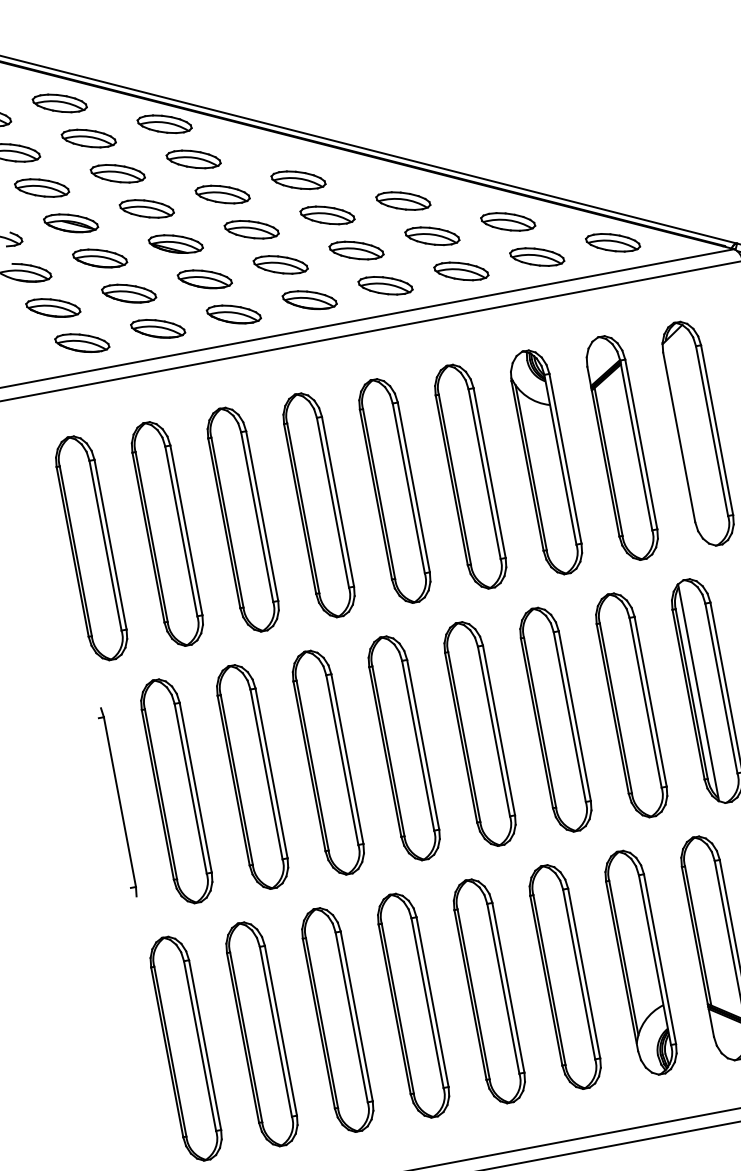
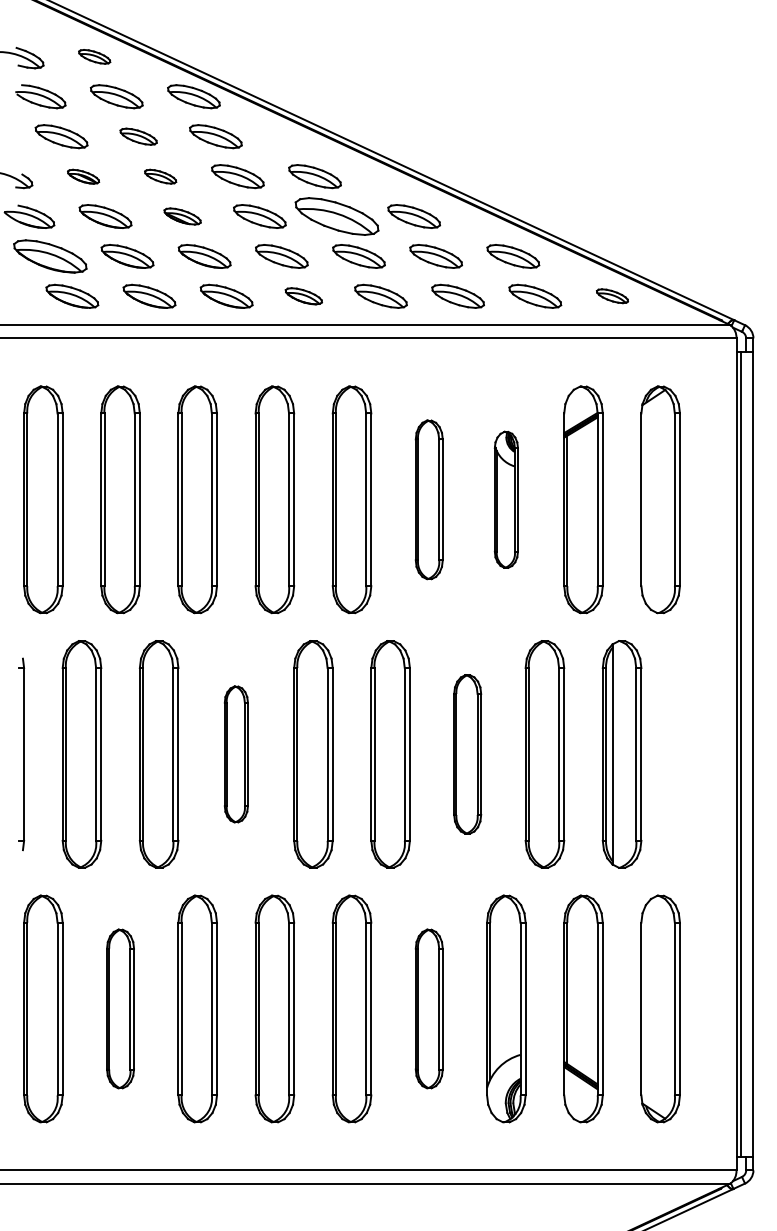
part: (59, 103) -> (94, 56), size x0.6
part: (117, 173) -> (138, 136), size x0.7
part: (146, 208) -> (160, 176), size x0.6
part: (327, 215) -> (336, 216), size x1.6
part: (70, 223) -> (83, 176), size x0.6
part: (612, 241) -> (612, 295), size x0.6
part: (175, 244) -> (182, 216), size x0.7
part: (309, 299) -> (303, 295), size x0.7
part: (53, 307) -> (50, 256), size x1.4
part: (546, 462) -> (506, 499), size x0.6
part: (470, 476) -> (429, 499), size x0.7
part: (555, 719) -> (467, 754), size x0.7
part: (328, 762) -> (236, 754), size x0.6
part: (565, 976) -> (429, 1008), size x0.7
part: (261, 1033) -> (120, 1008), size x0.7

